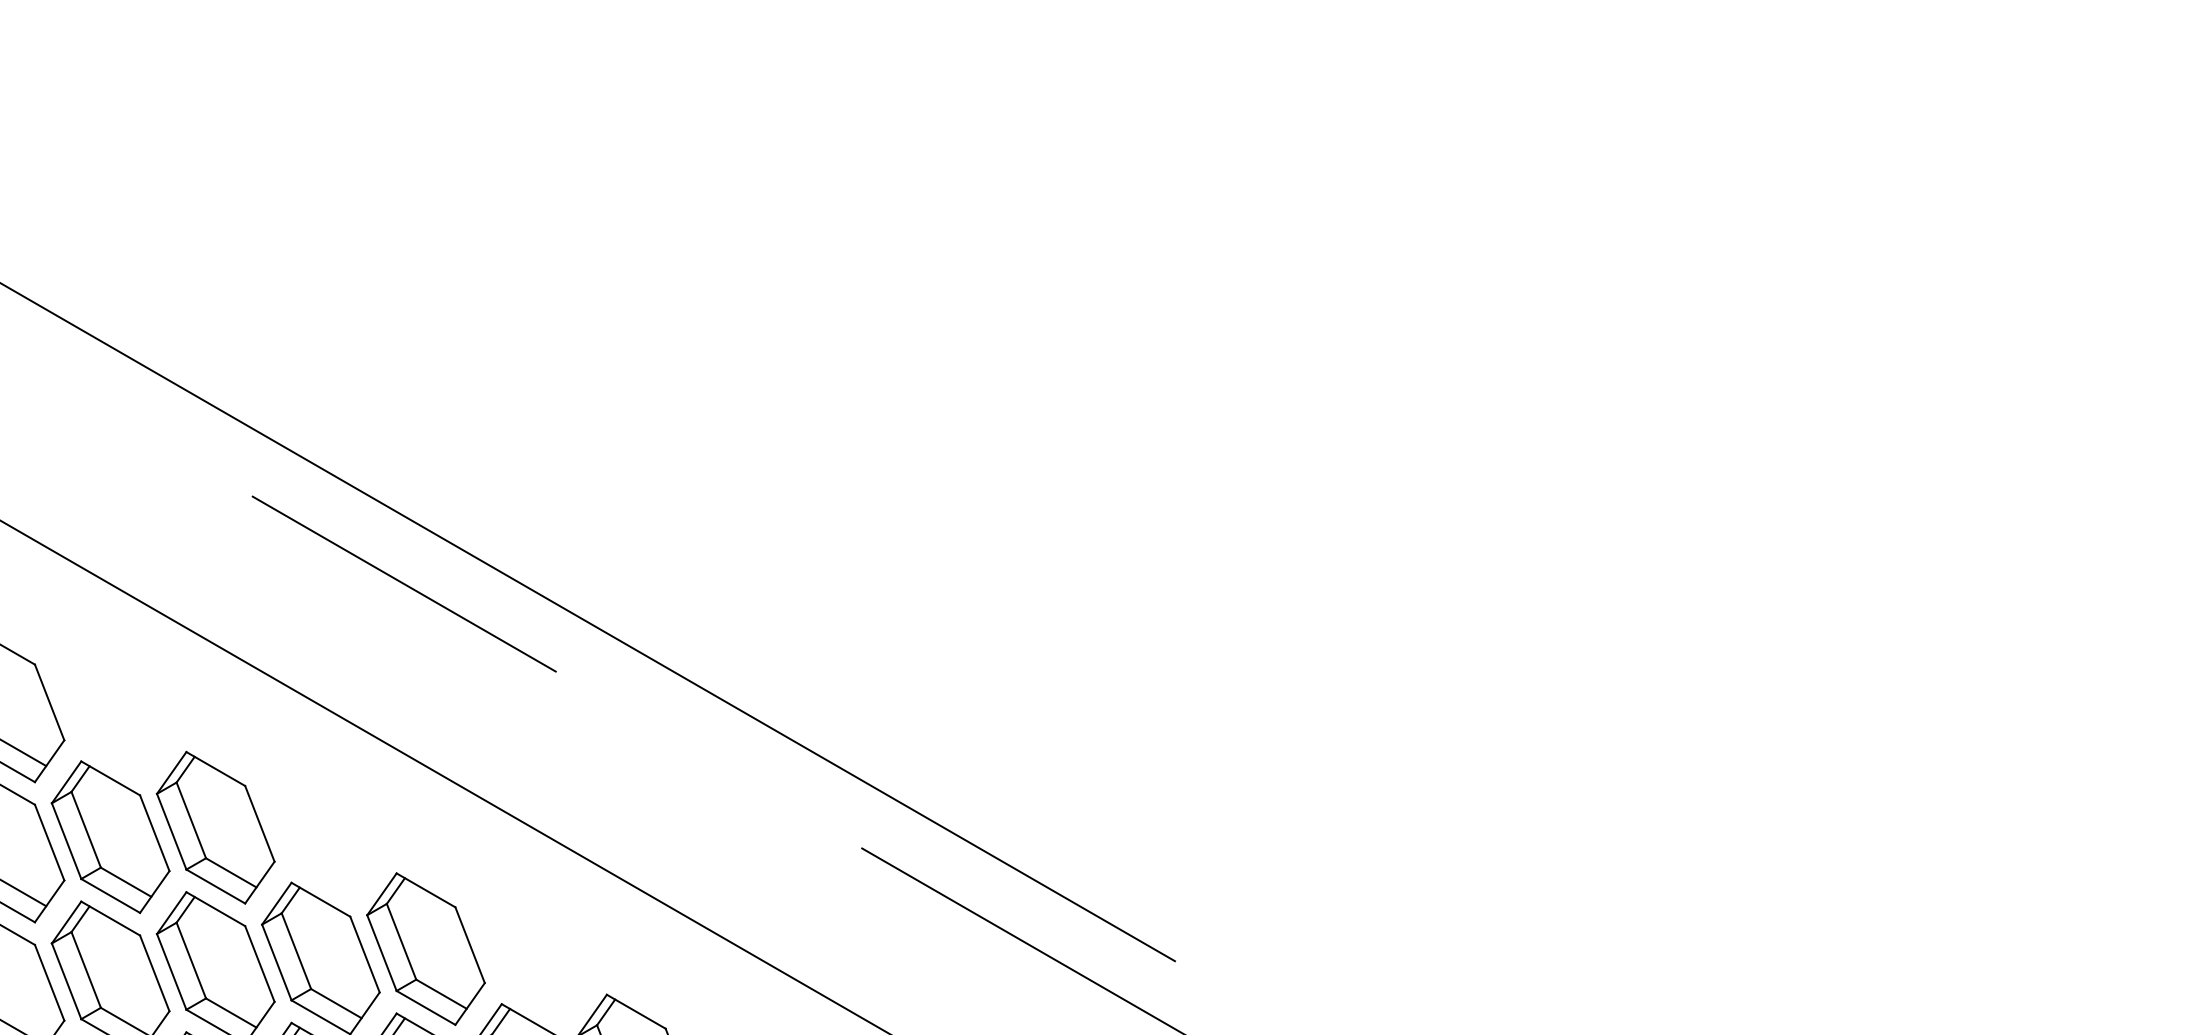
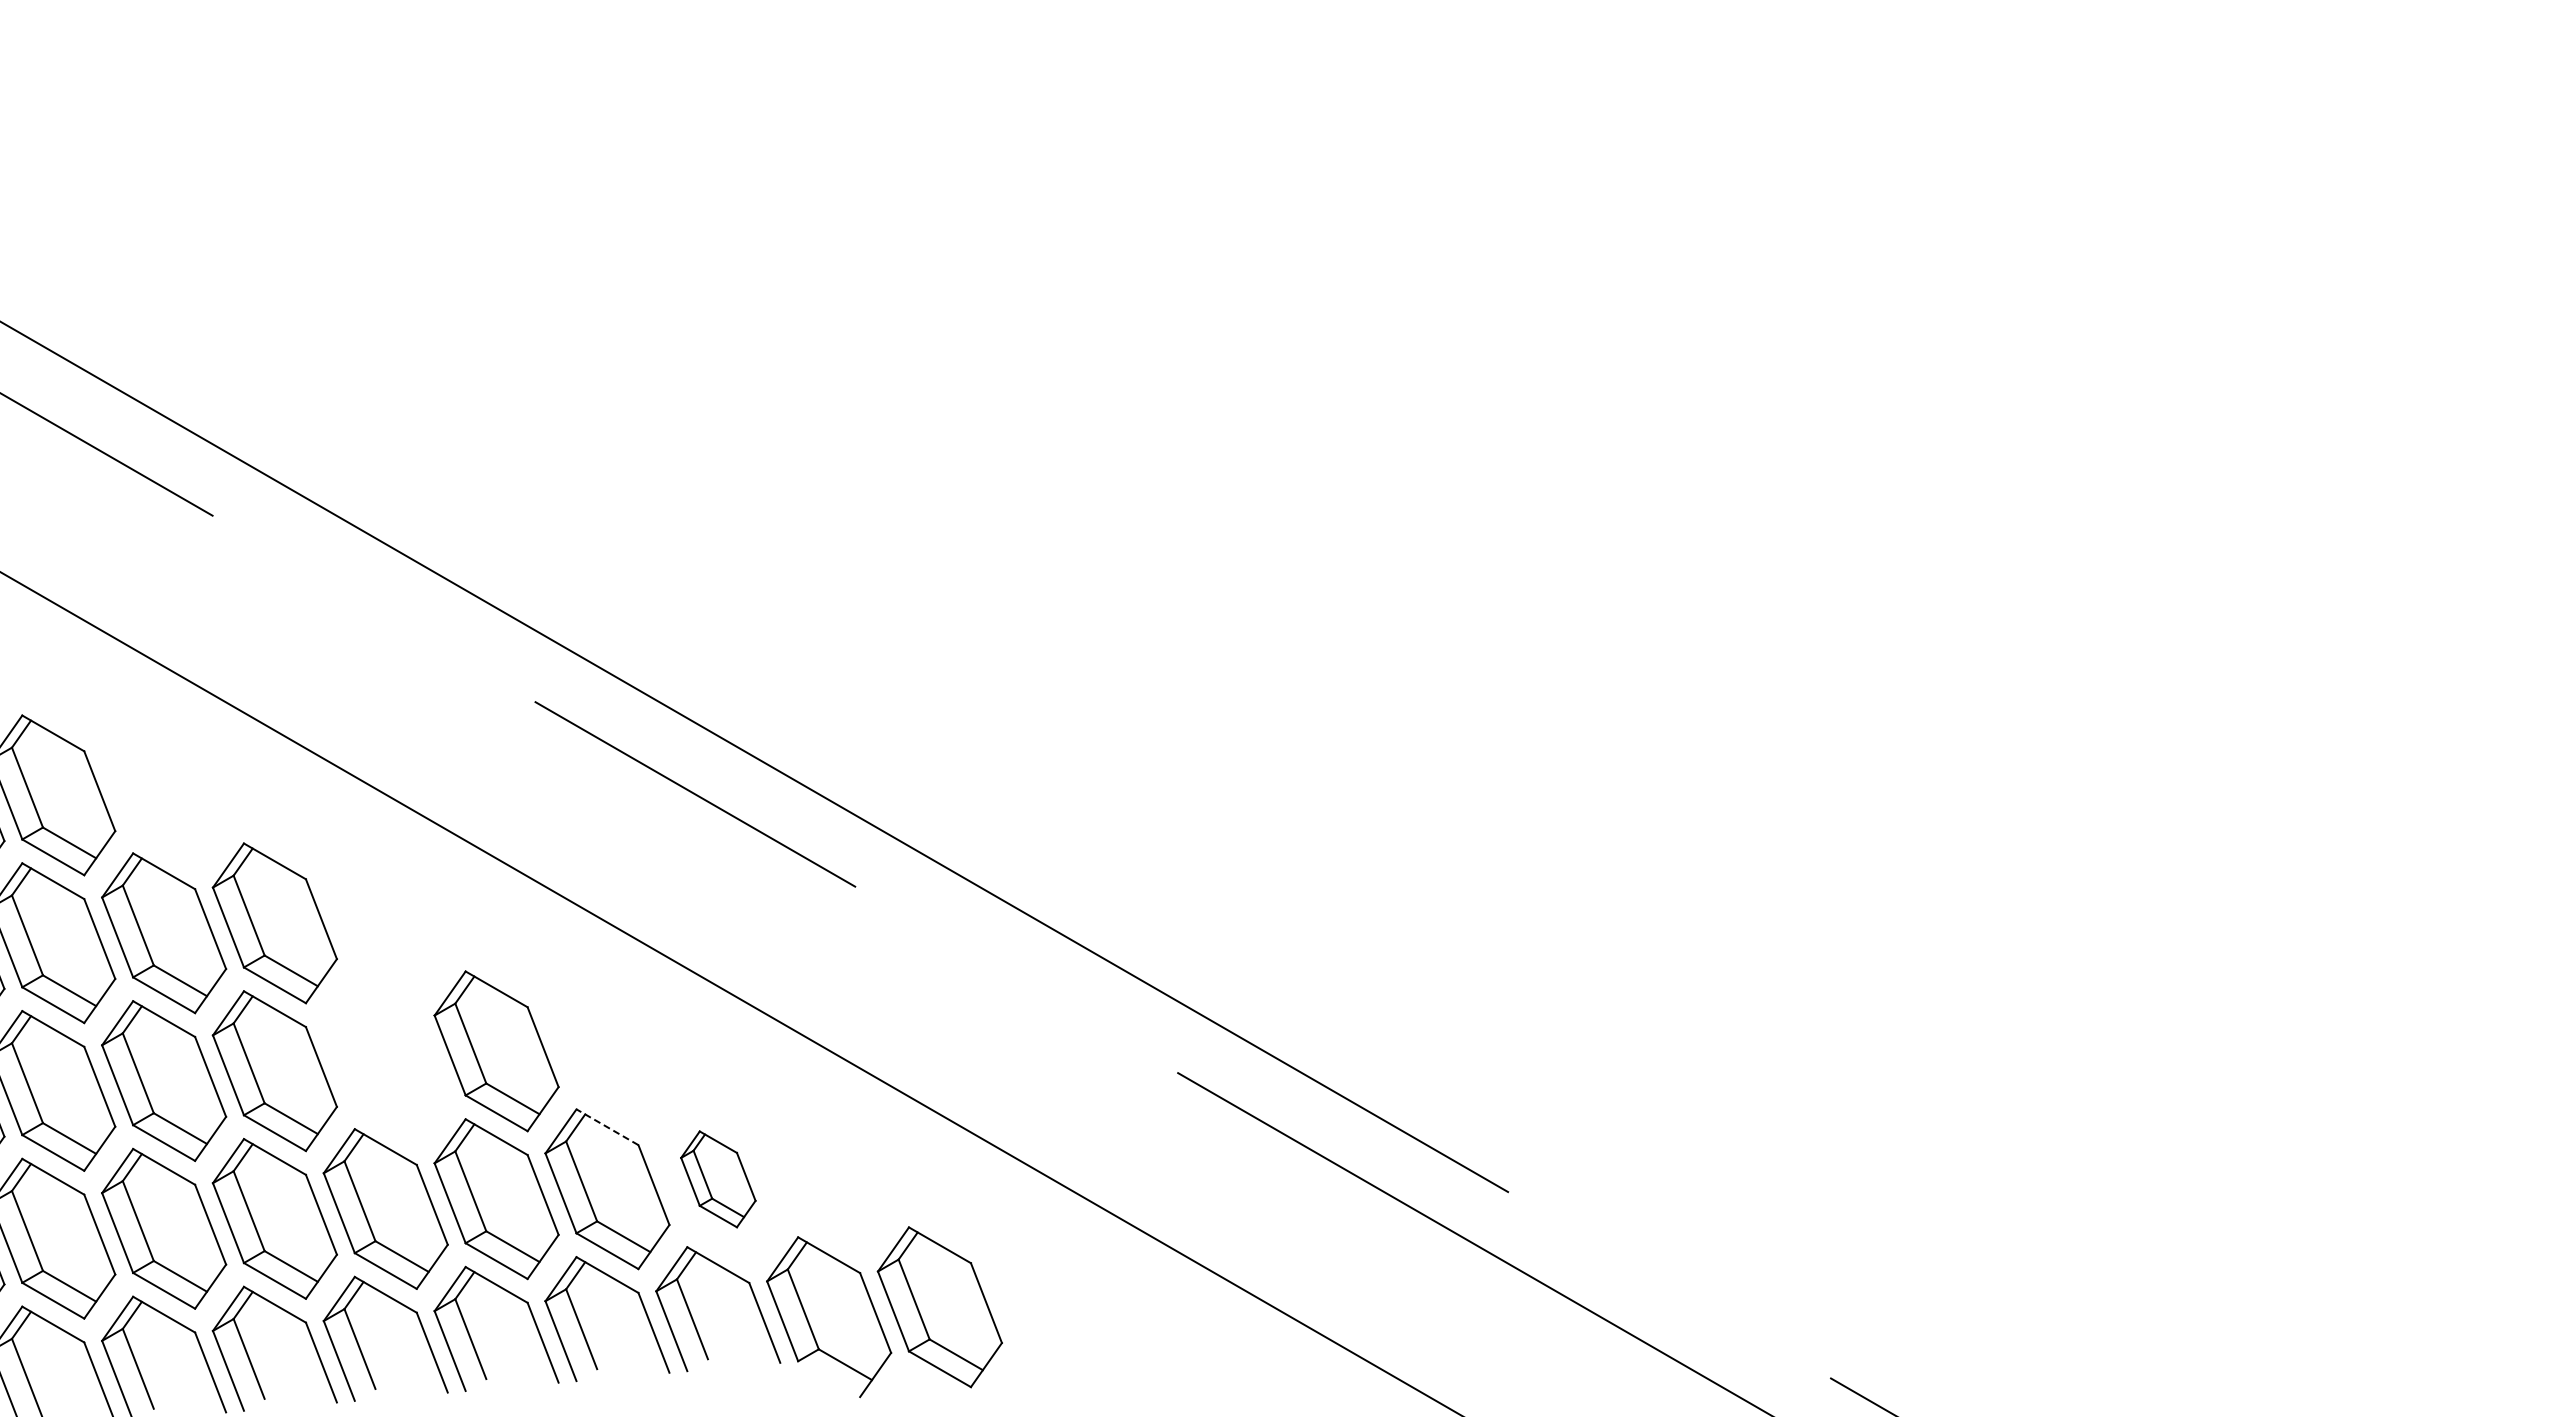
part: (110, 837) -> (385, 1061), removed
line: (320, 900) -> (607, 1127), solid -> dashed
part: (426, 949) -> (718, 1179), size x0.6

